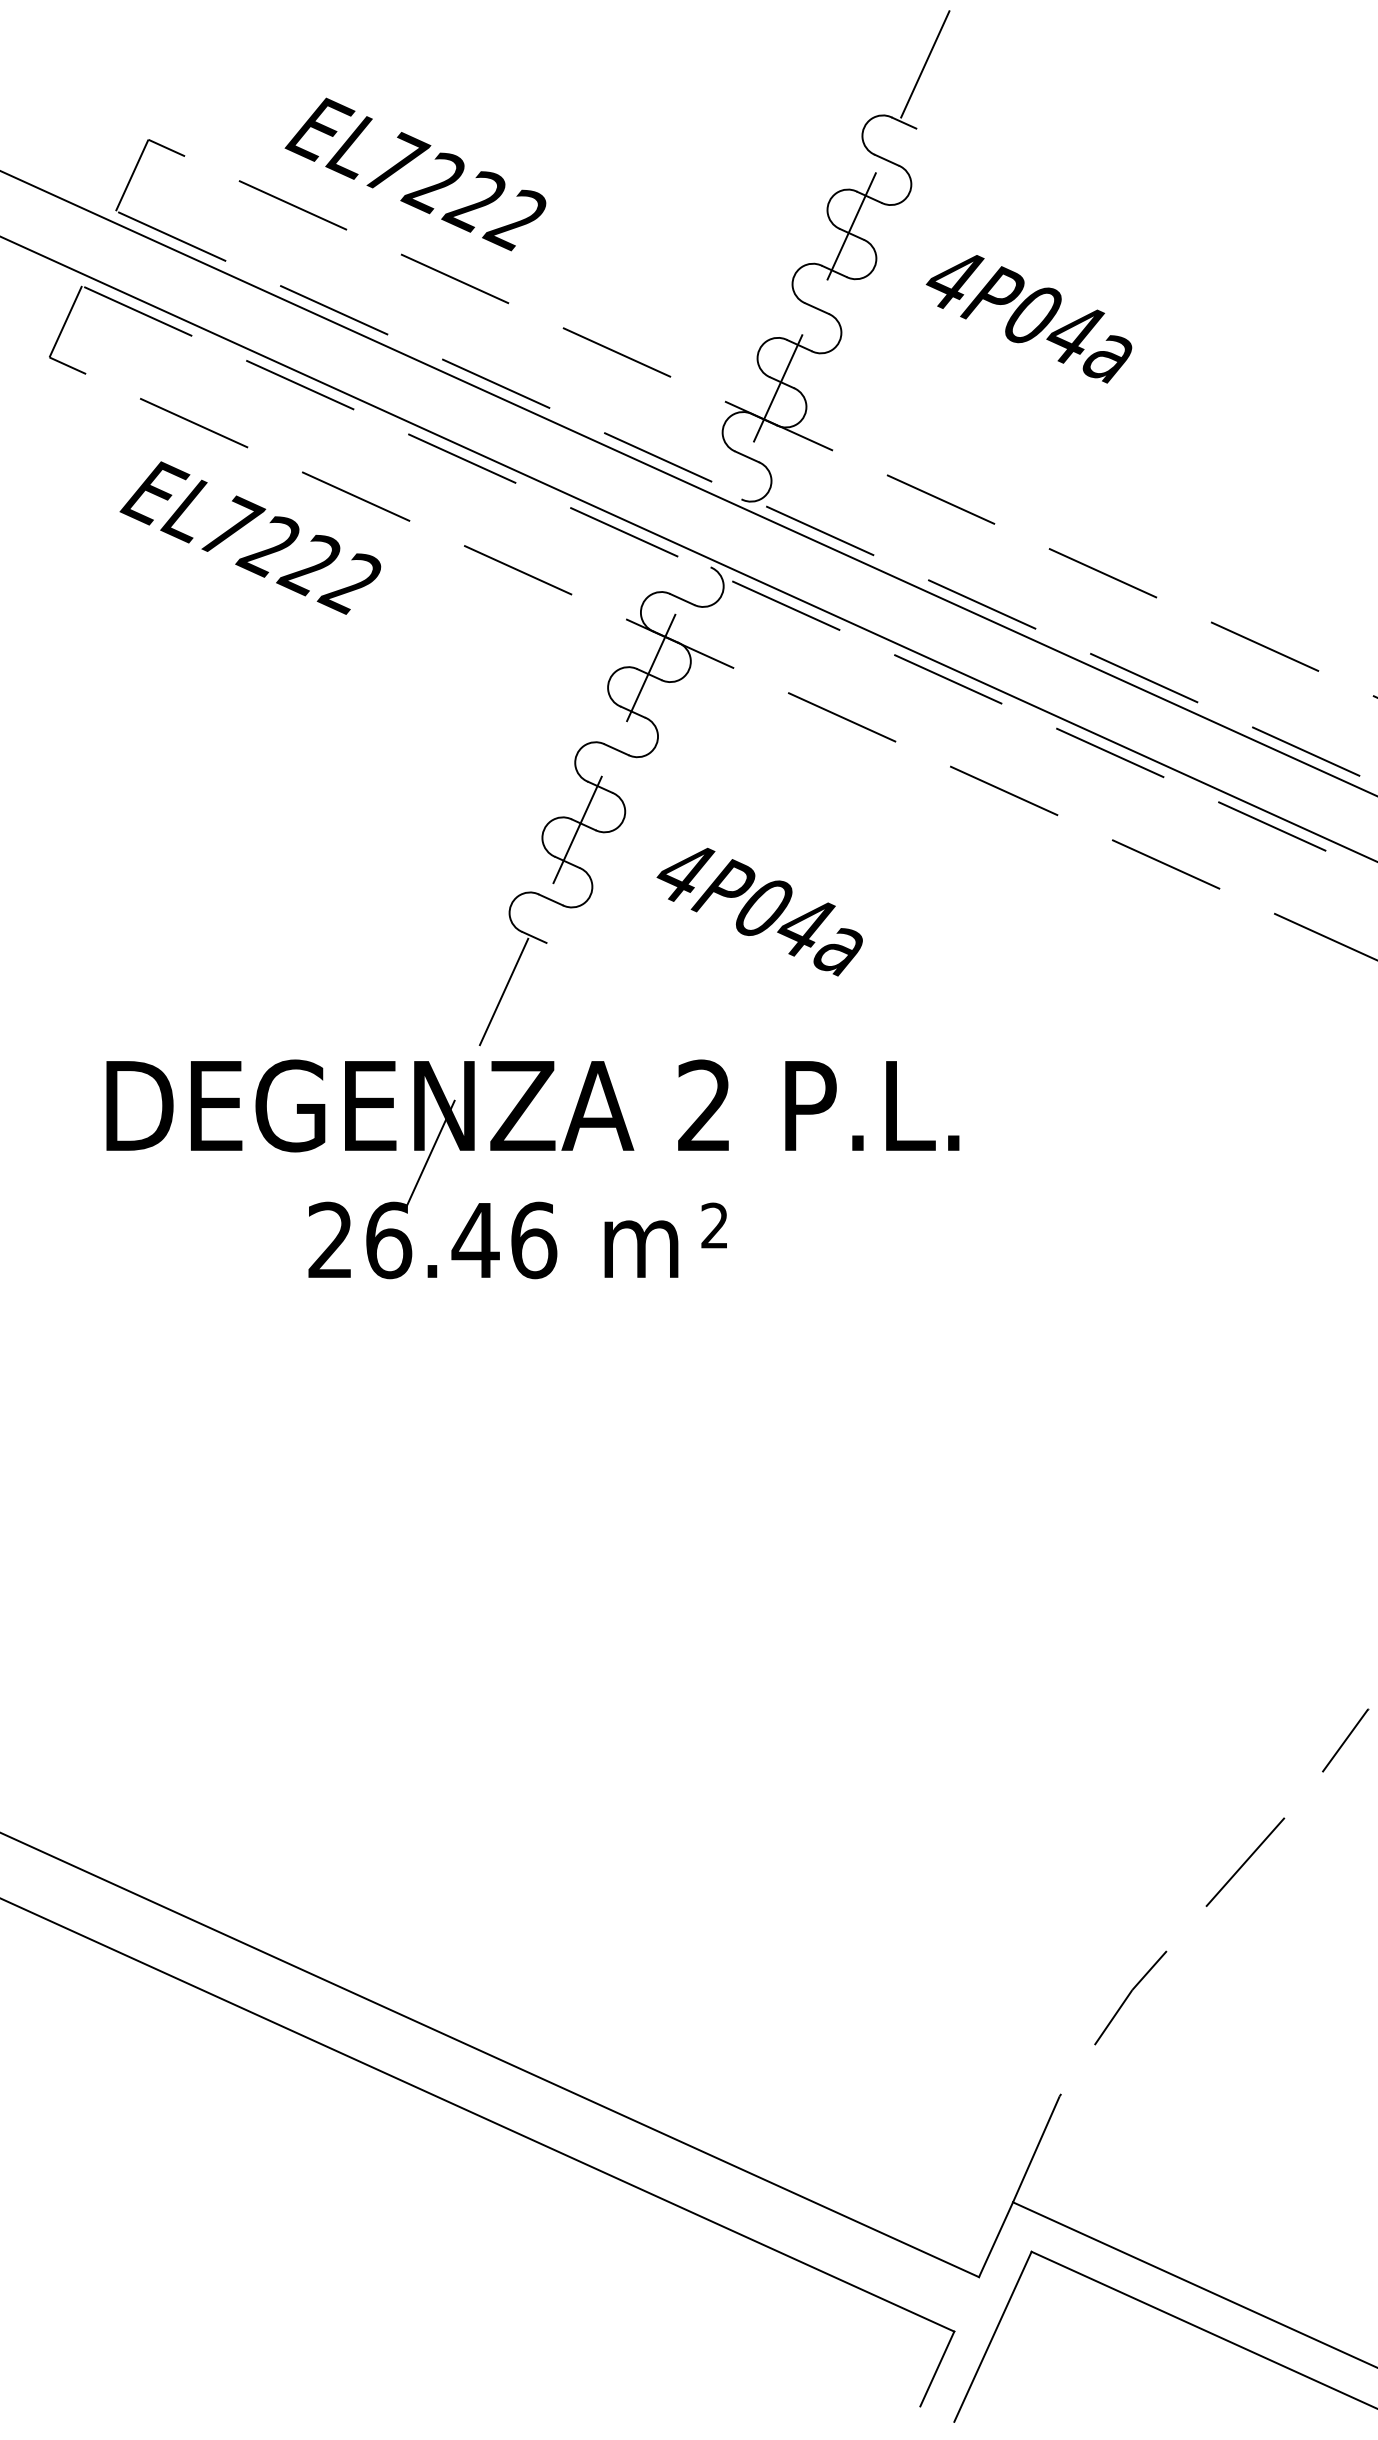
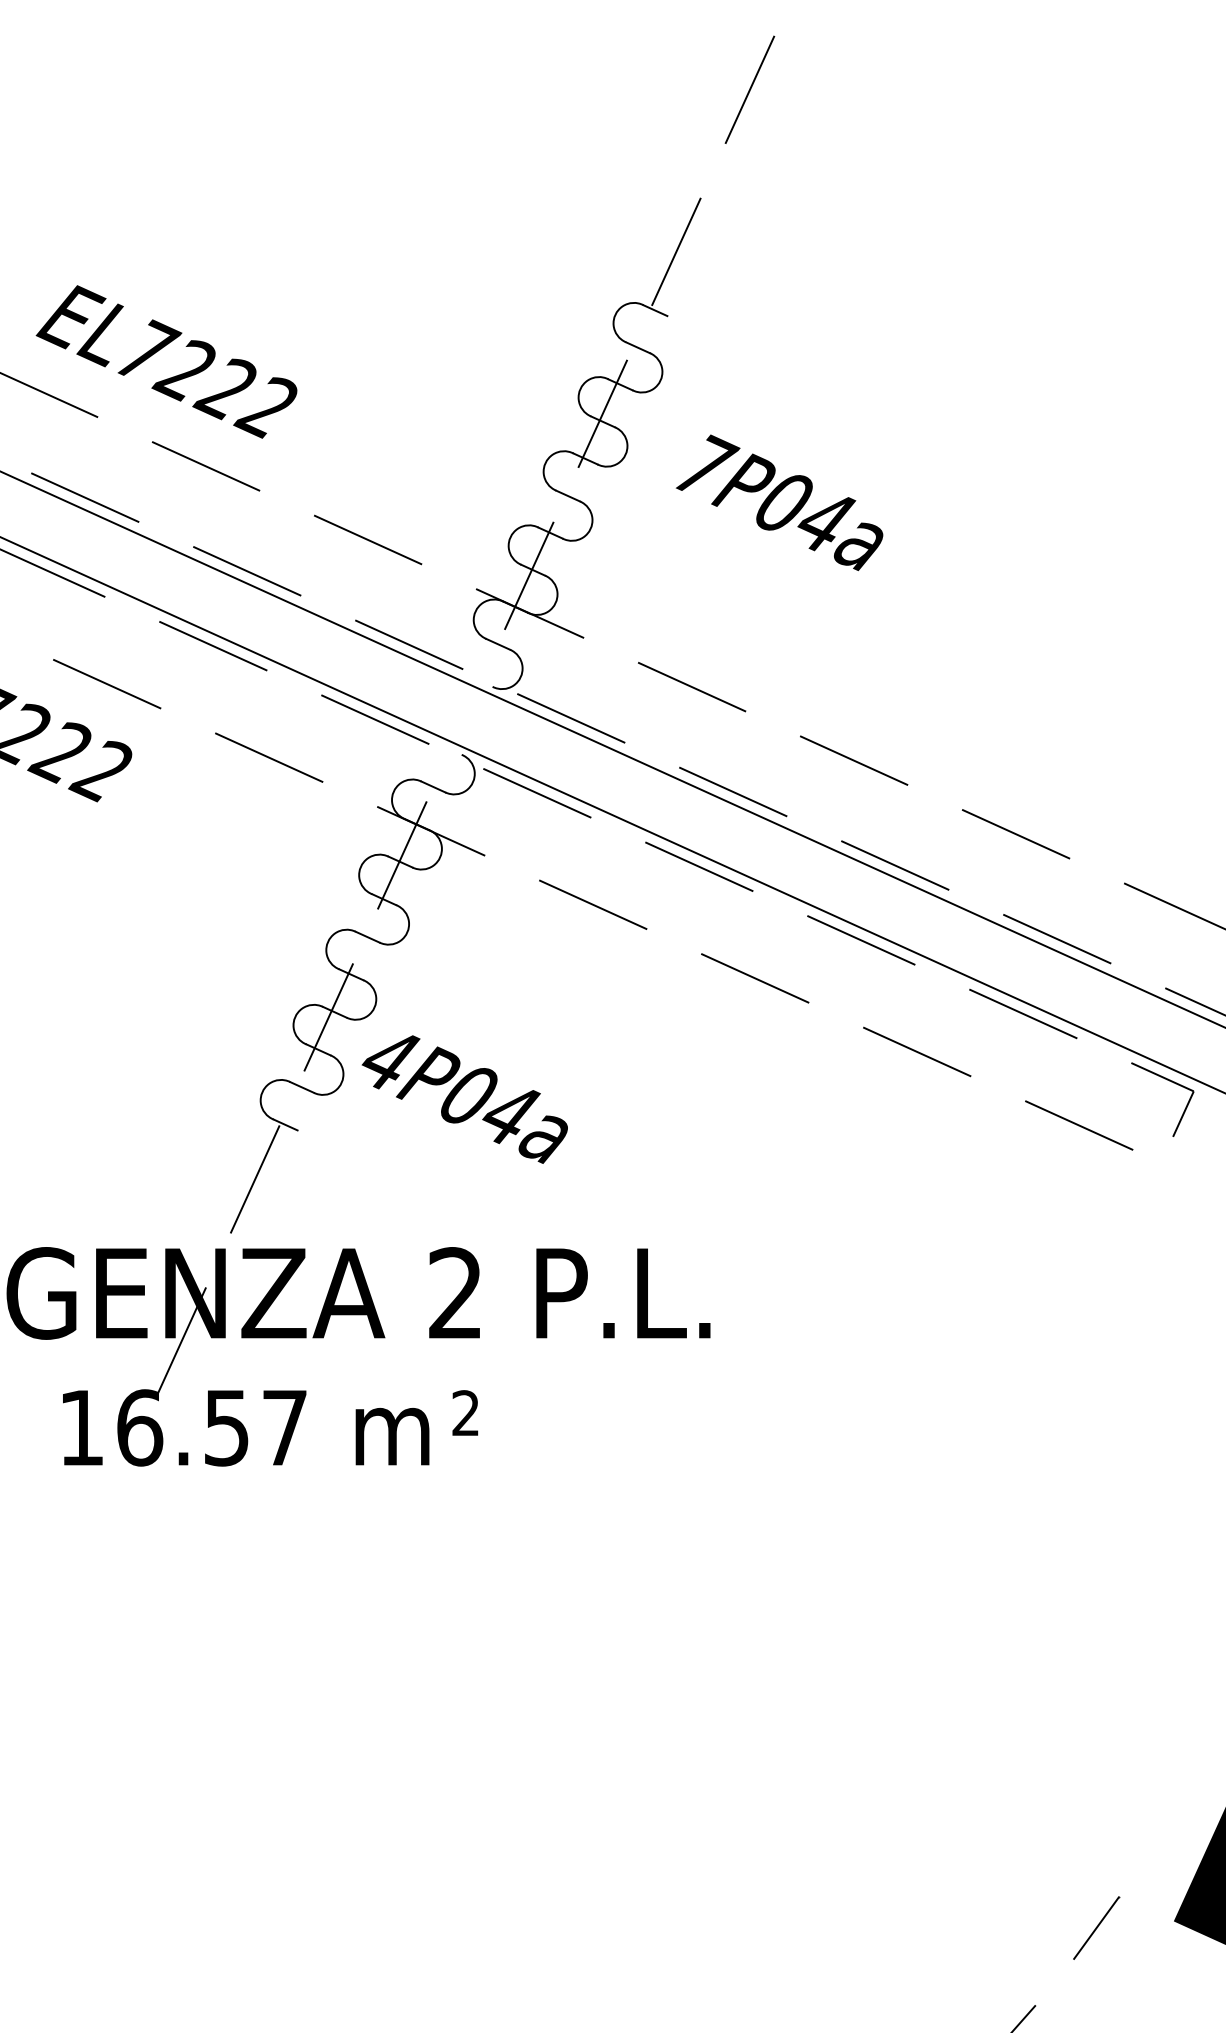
text: (956, 277) -> (707, 464), 4P04a -> 7P04a
text: (759, 911) -> (464, 1098), moved
text: (432, 1240) -> (183, 1427), 26.46 -> 16.57

